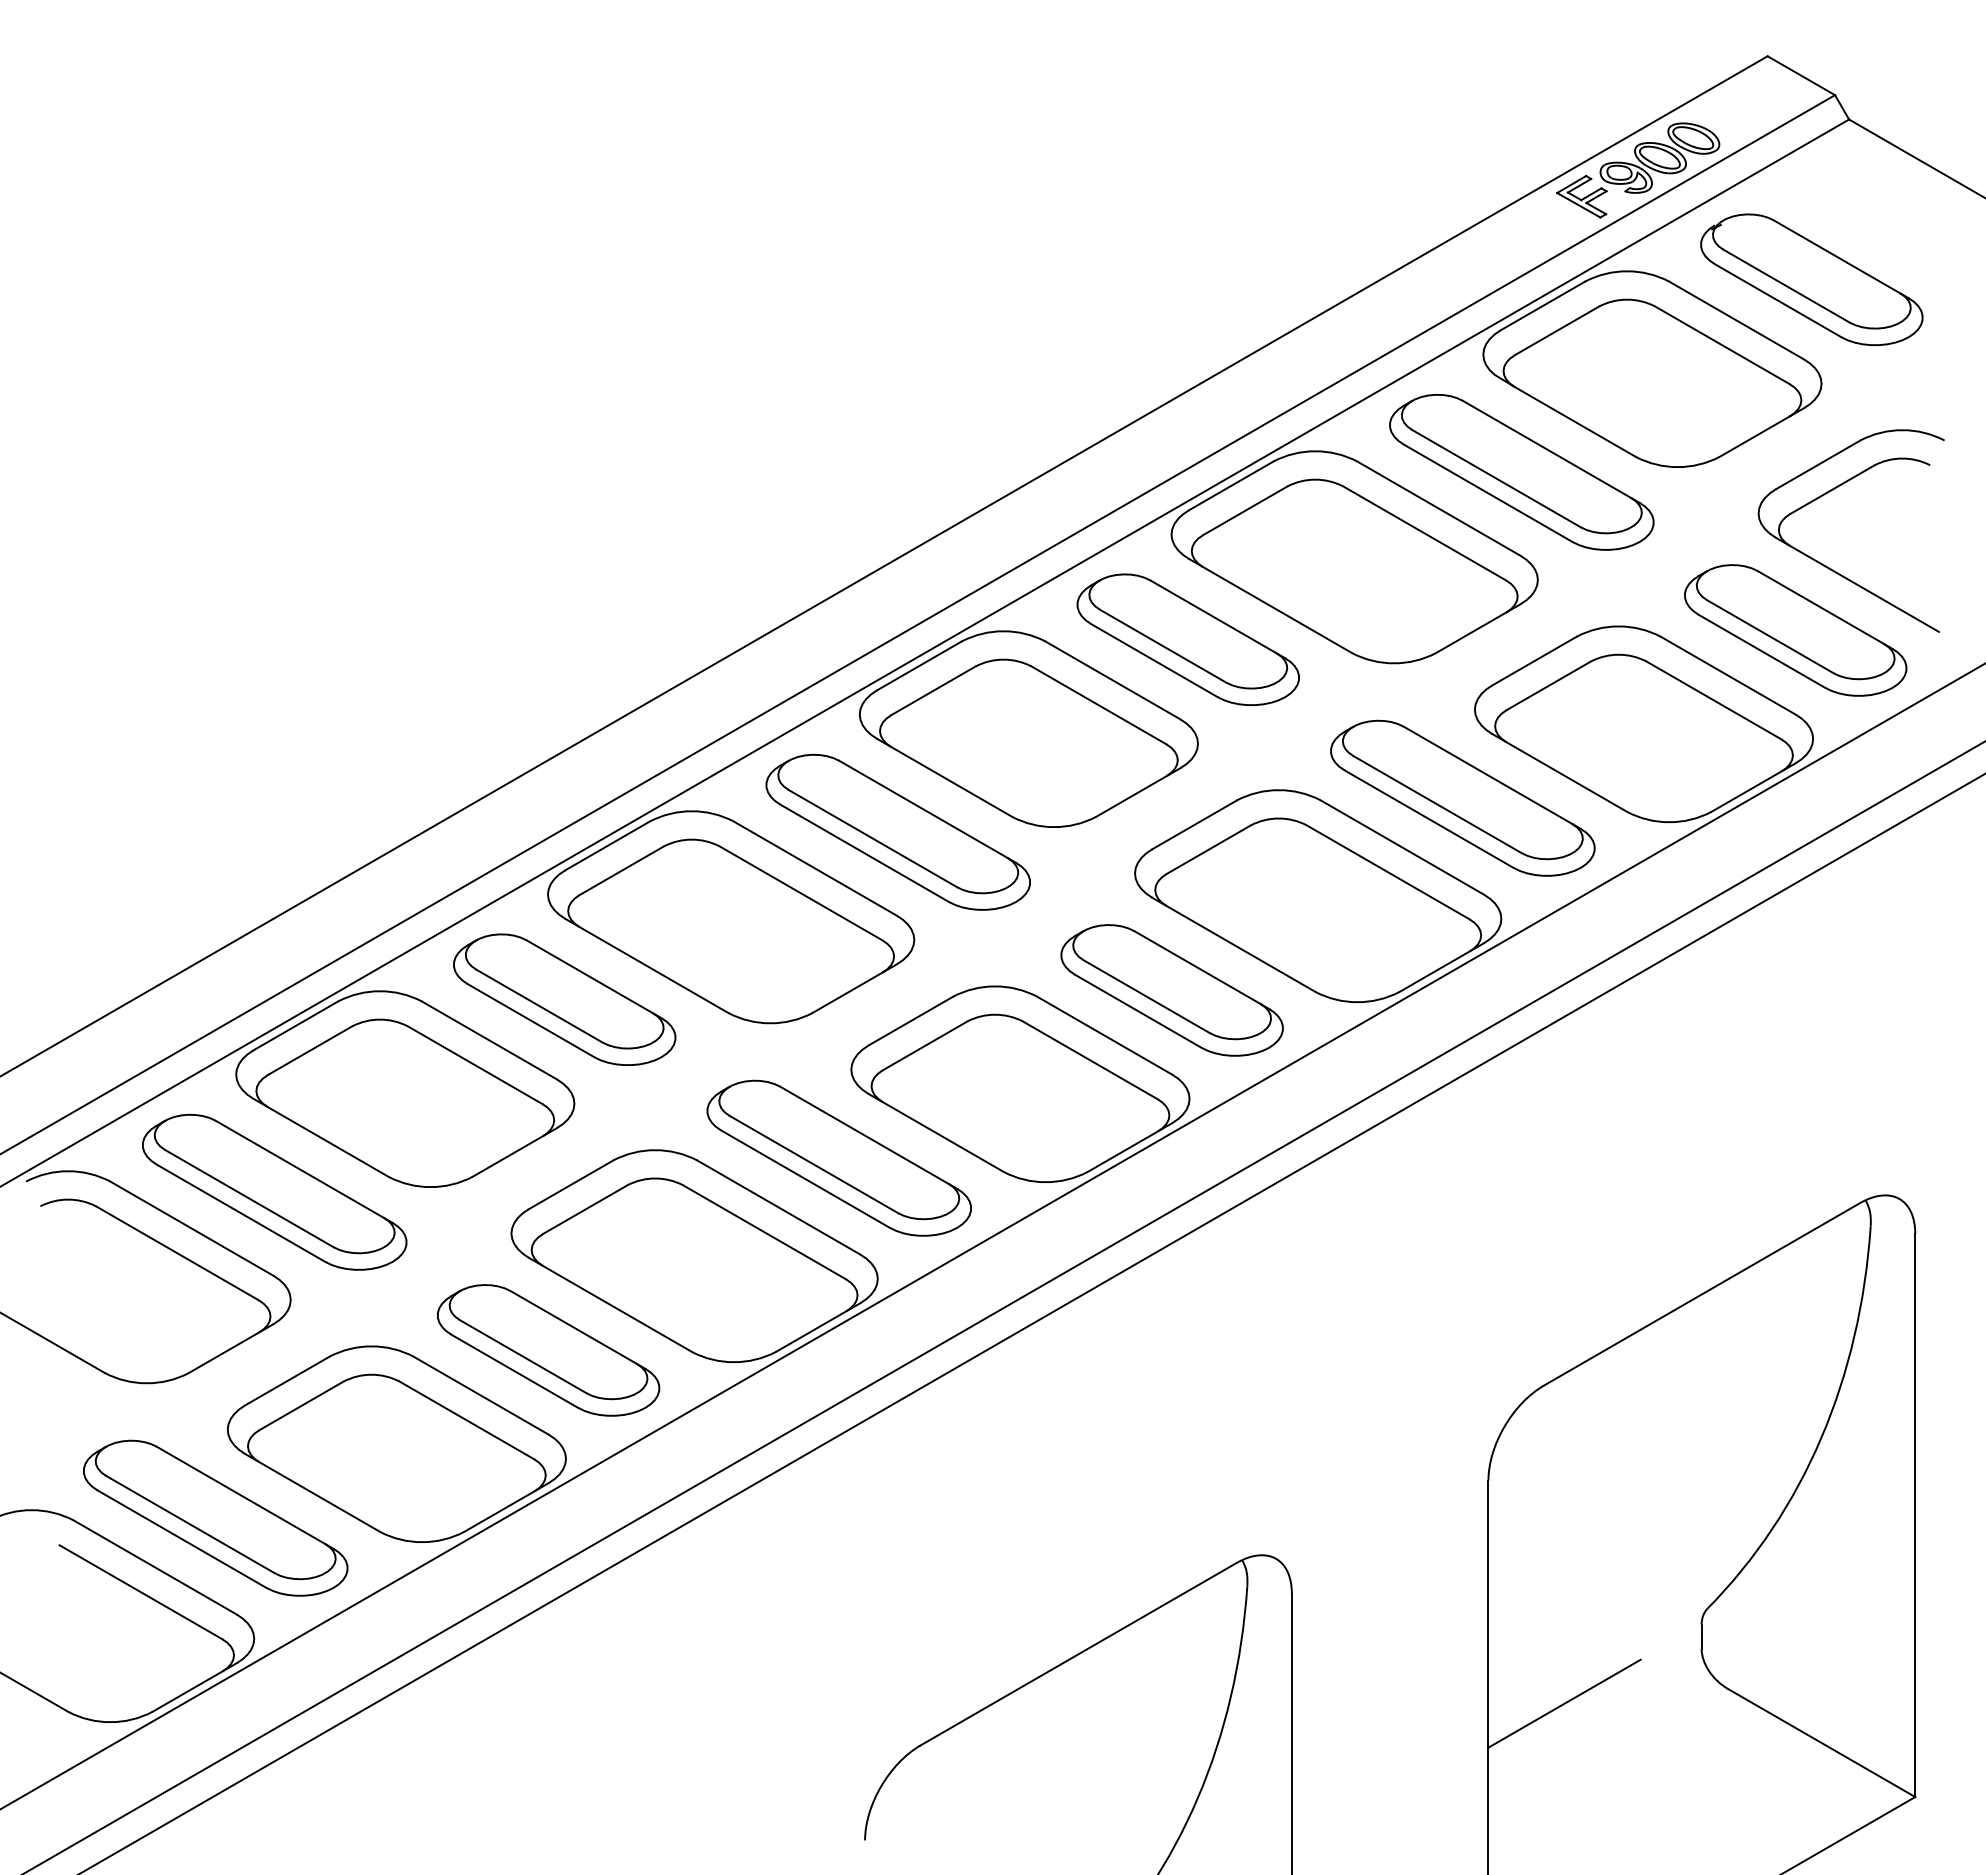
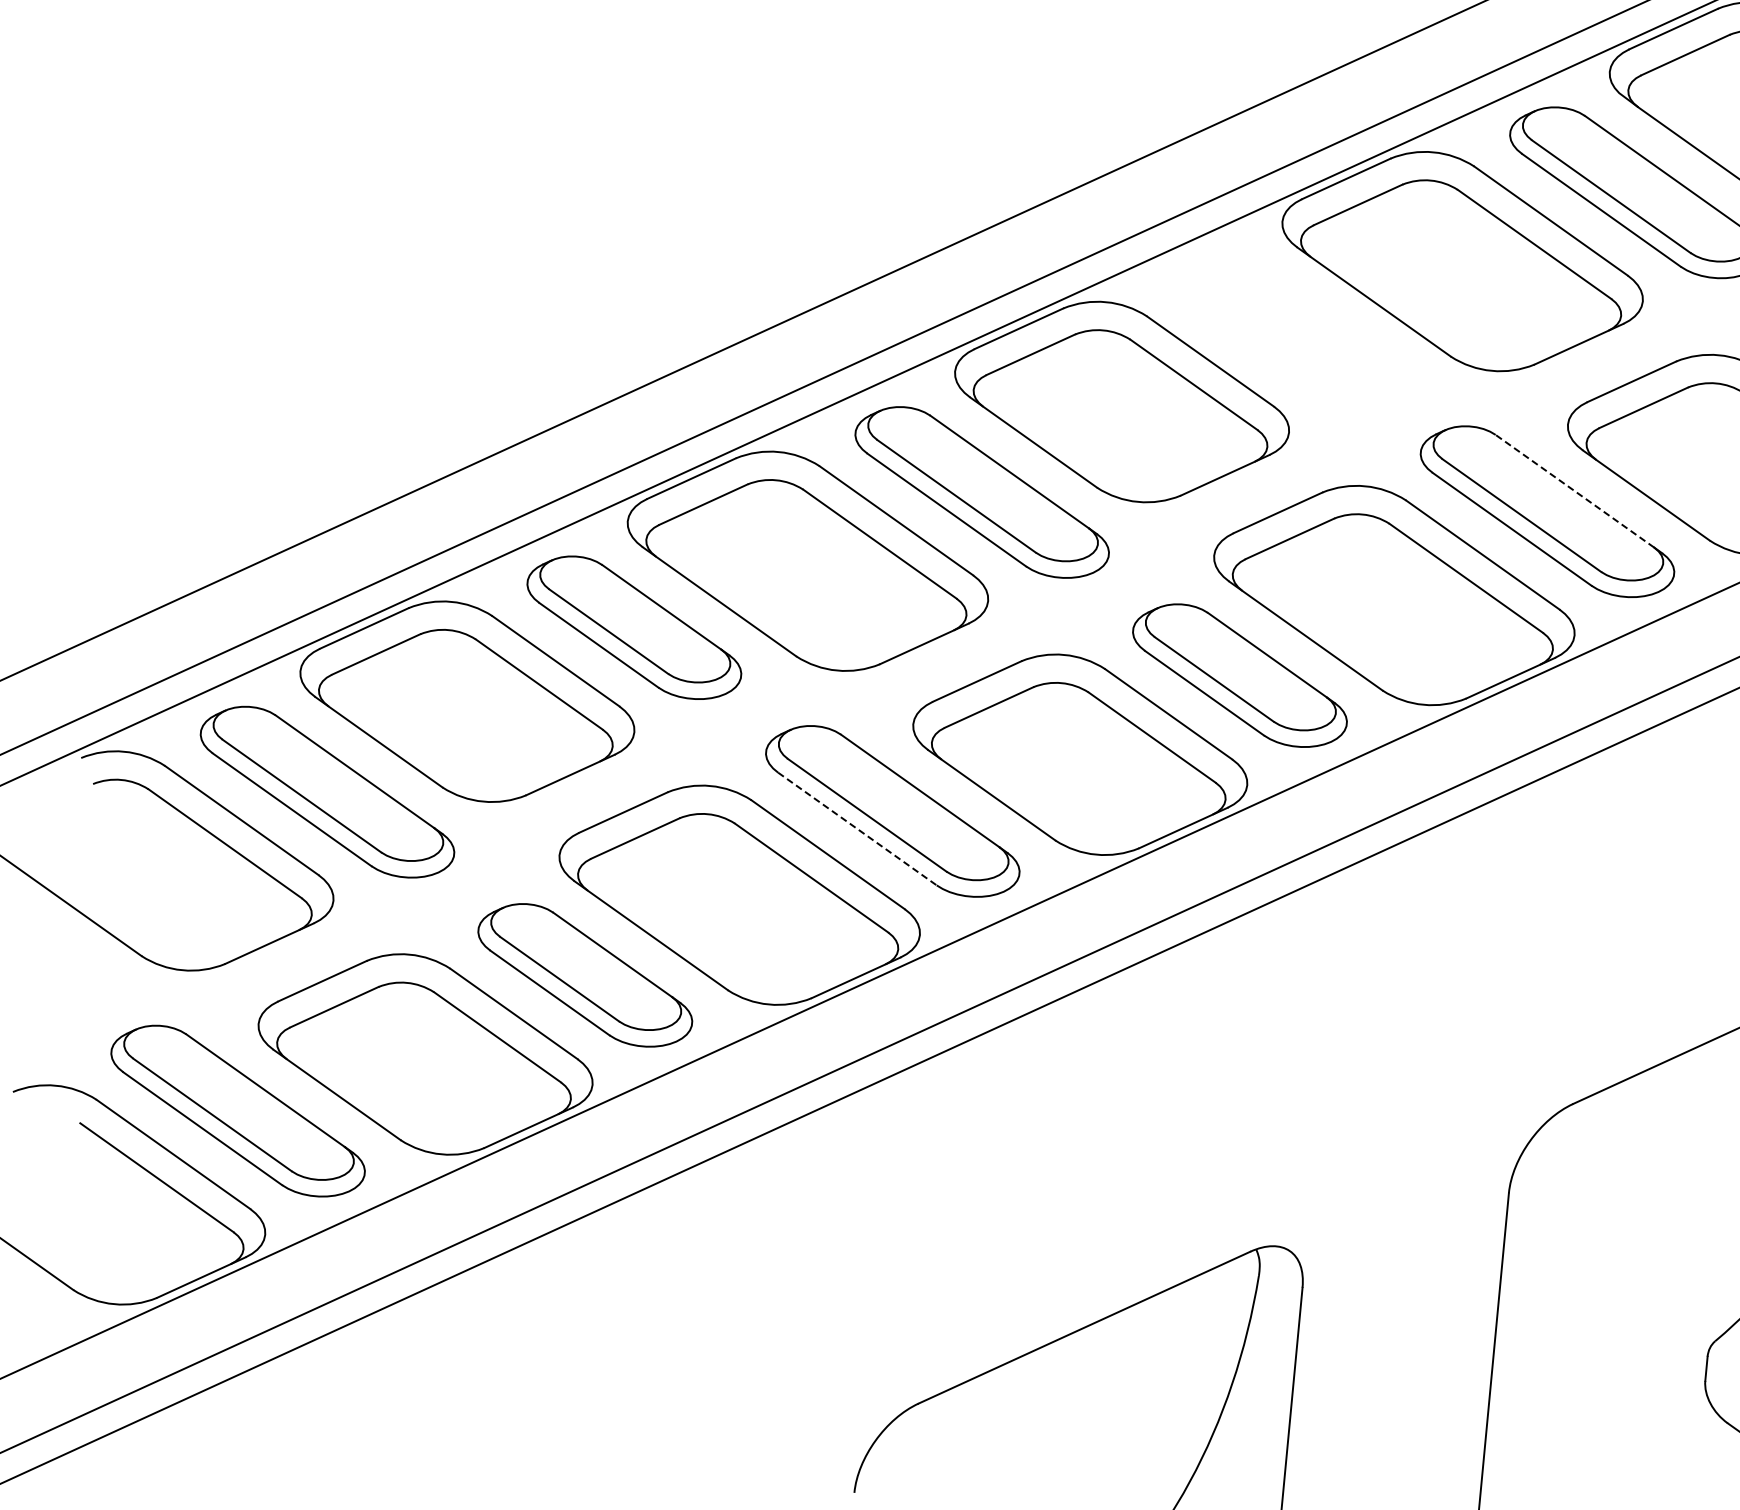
part: (1187, 639) -> (1288, 327), removed
line: (1487, 775) -> (1574, 491), solid -> dashed
line: (806, 1179) -> (858, 829), solid -> dashed
line: (1564, 1703) -> (1563, 1422), removed

